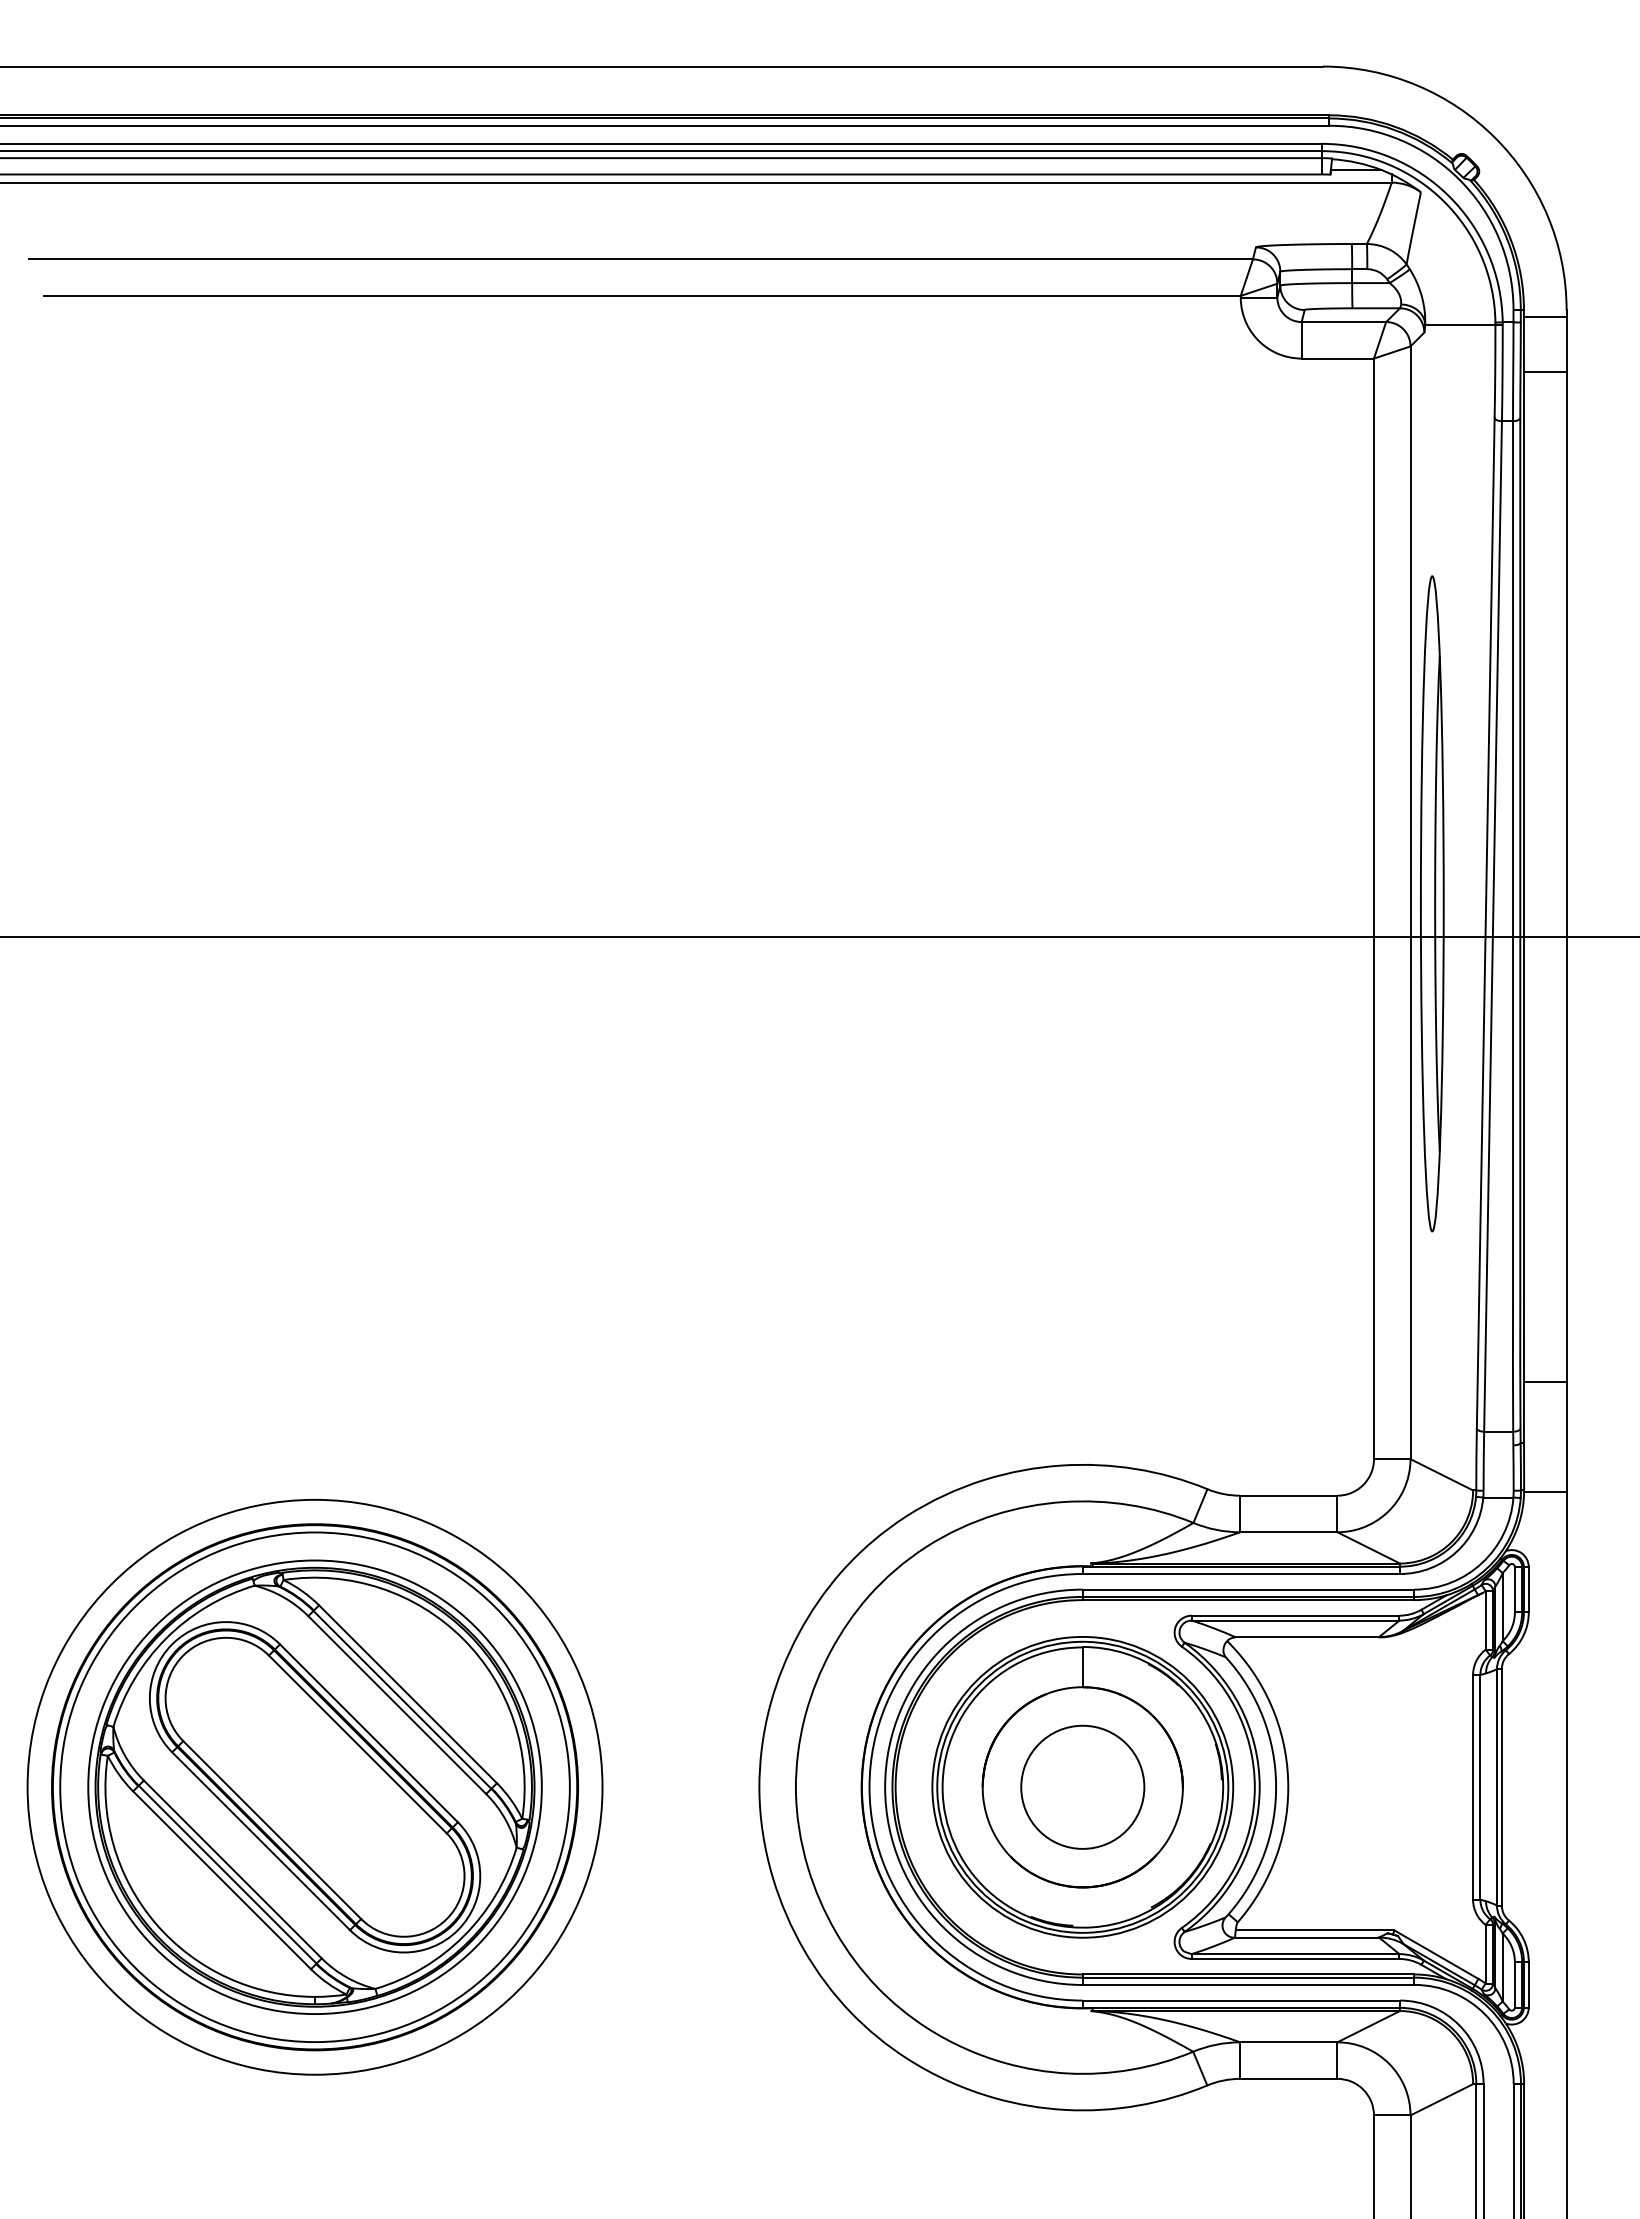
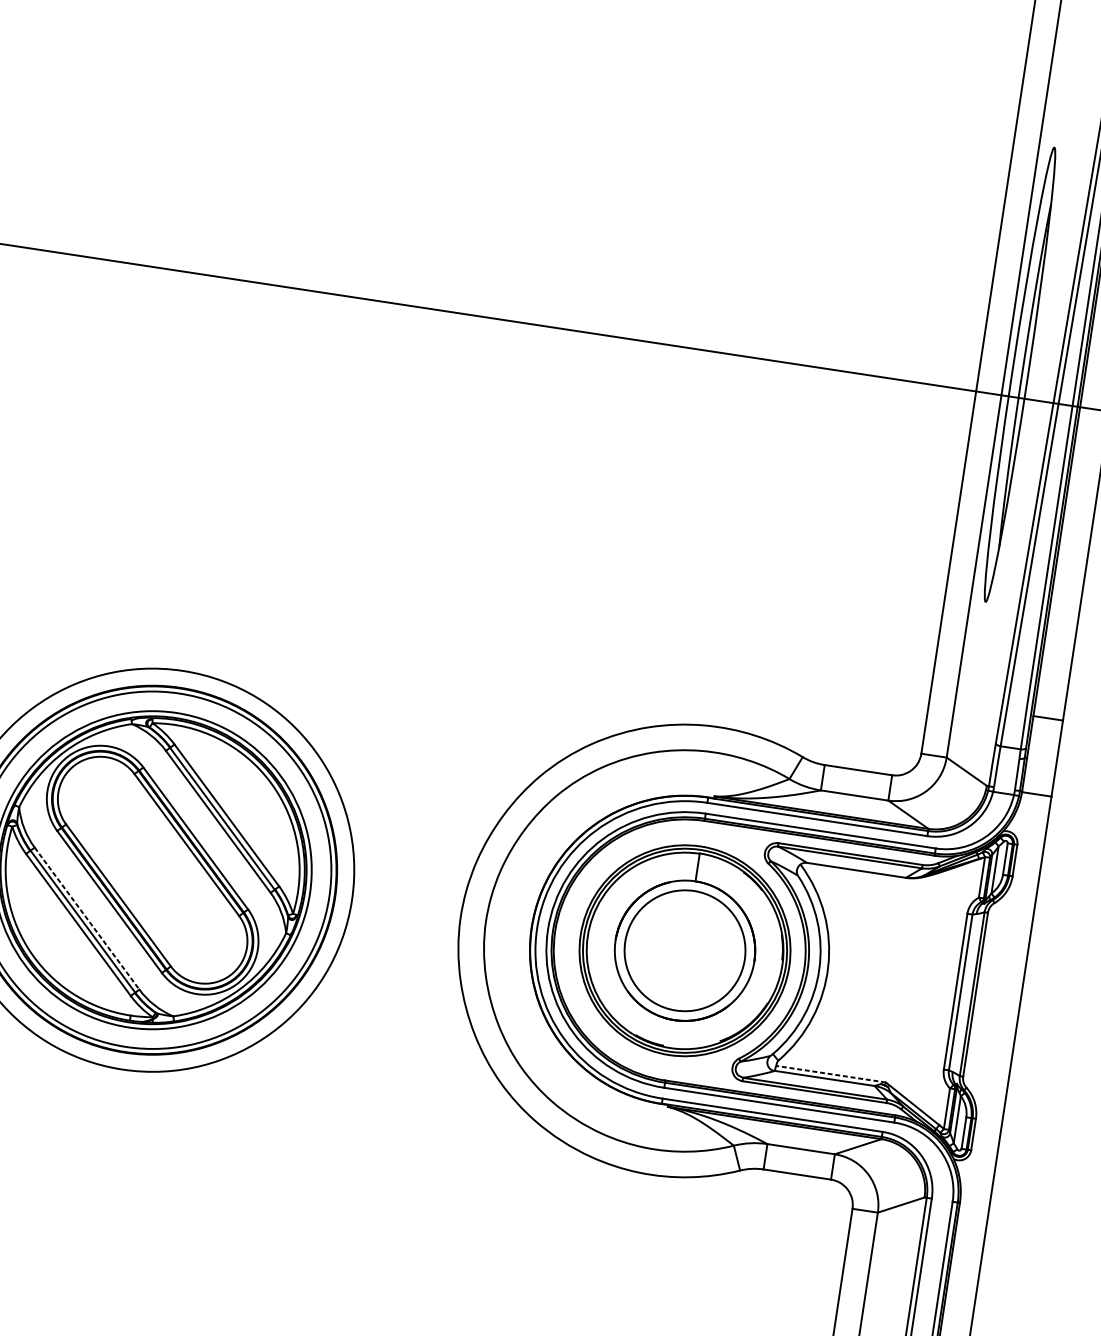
circle: (1082, 1786) -> (684, 950), size x1.4
line: (232, 1869) -> (86, 918), solid -> dashed
line: (1314, 1930) -> (830, 1074), solid -> dashed

